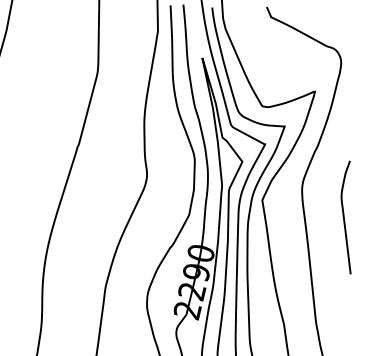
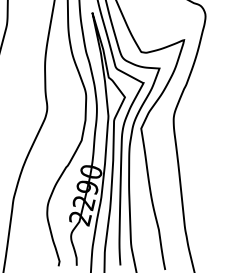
curve: (344, 217) -> (208, 142), removed

